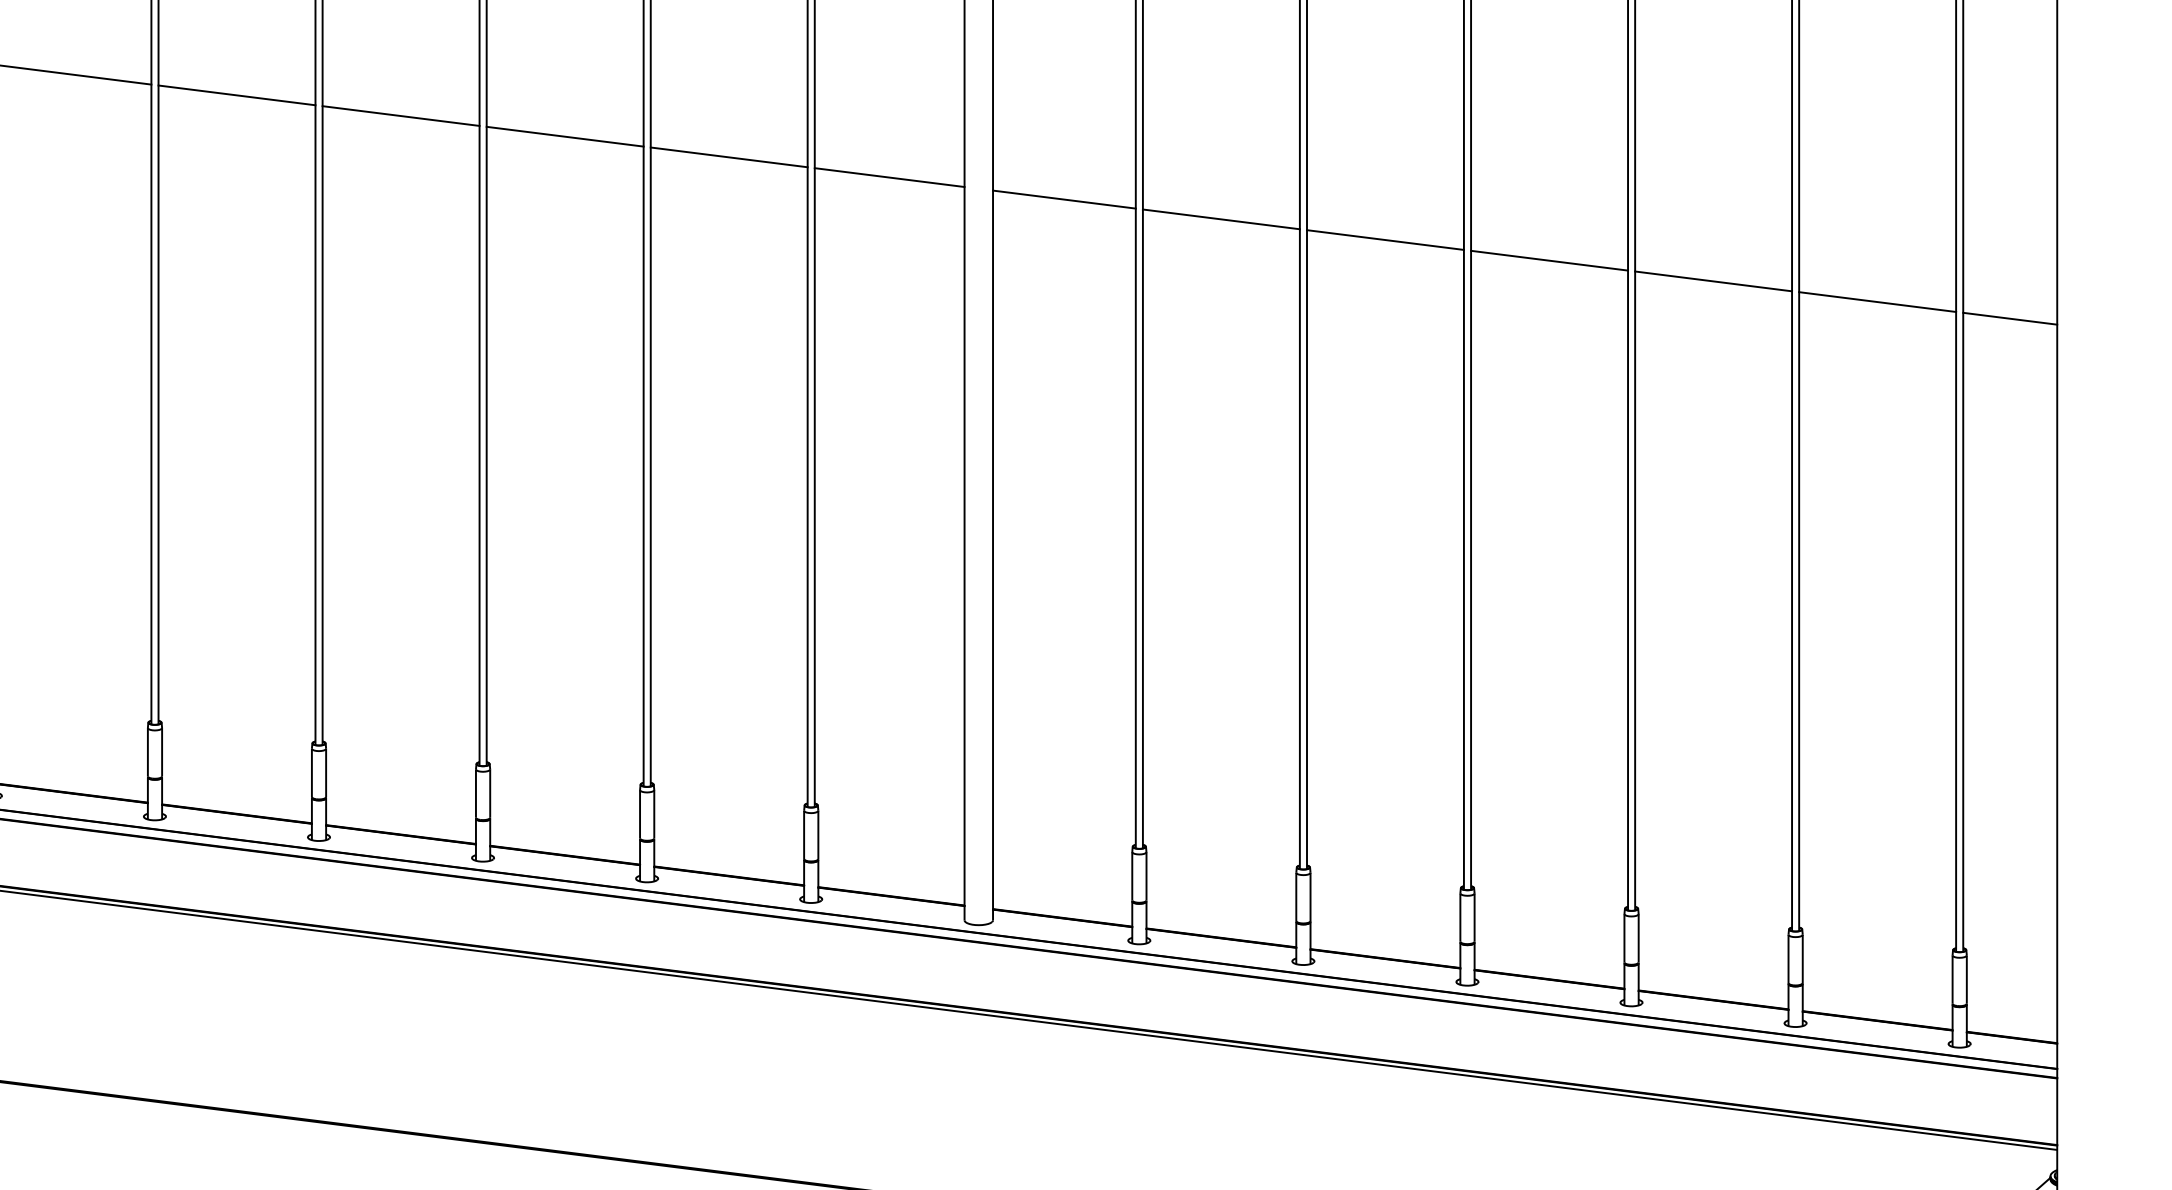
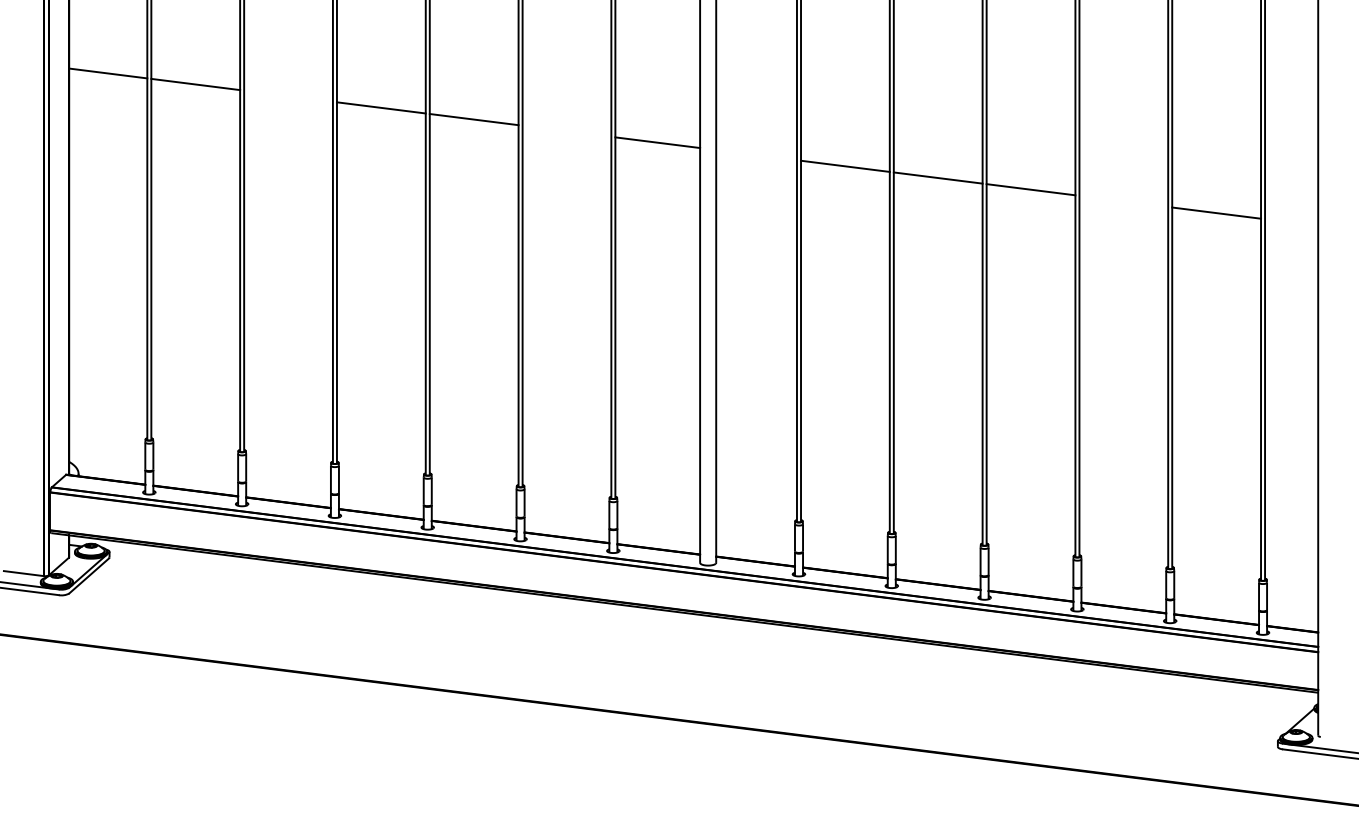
line: (236, 94) -> (288, 95), removed
line: (728, 156) -> (566, 130), removed
line: (1064, 200) -> (756, 155), removed
line: (1713, 281) -> (1123, 201), removed
line: (2010, 318) -> (1291, 222), removed

